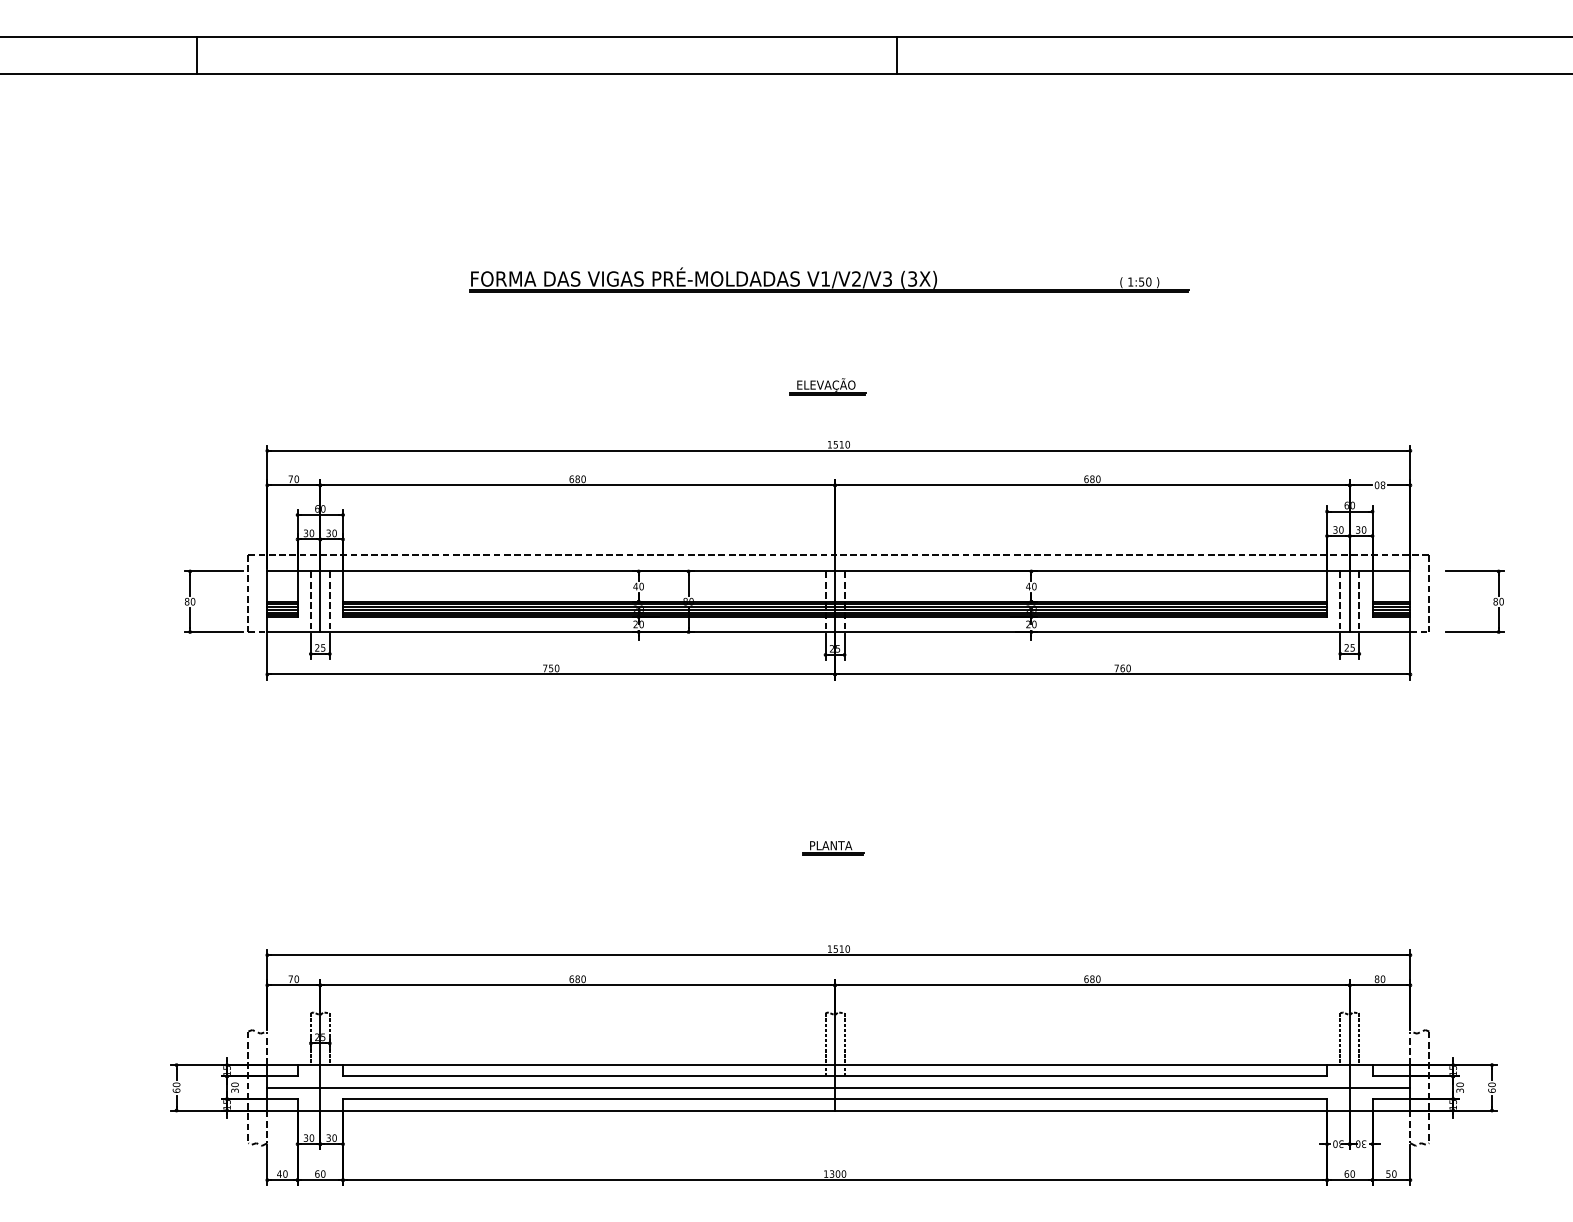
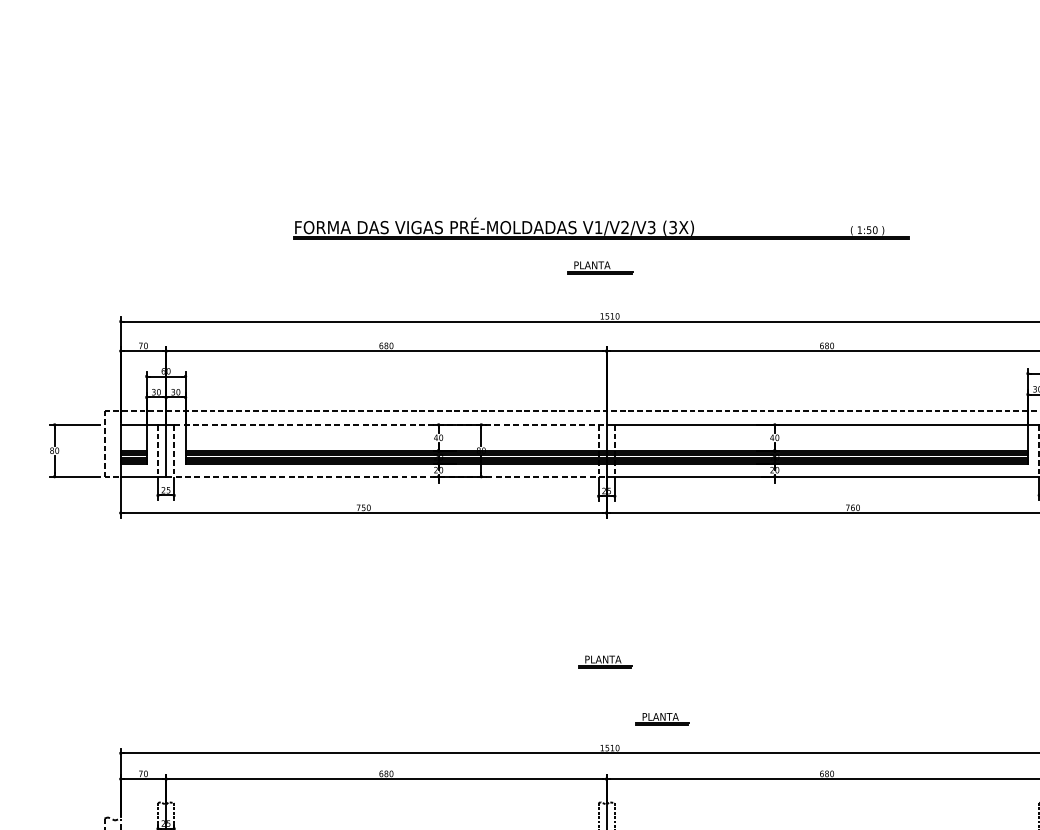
part: (829, 279) -> (601, 227), moved
text: (826, 384) -> (599, 264), ELEVAÇÃO -> PLANTA
line: (582, 571) -> (390, 424), solid -> dashed
line: (578, 632) -> (387, 477), solid -> dashed
part: (900, 915) -> (662, 719), added

